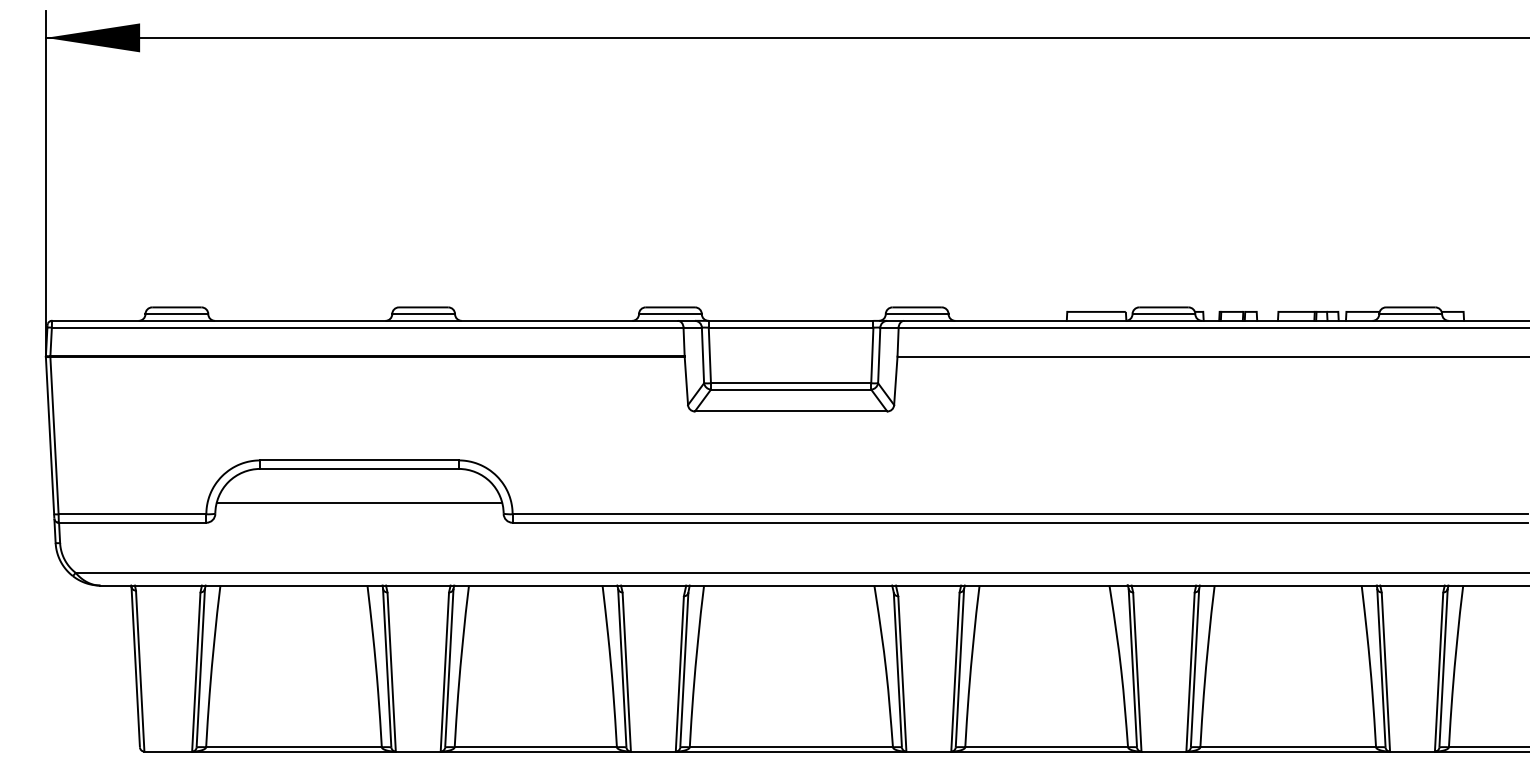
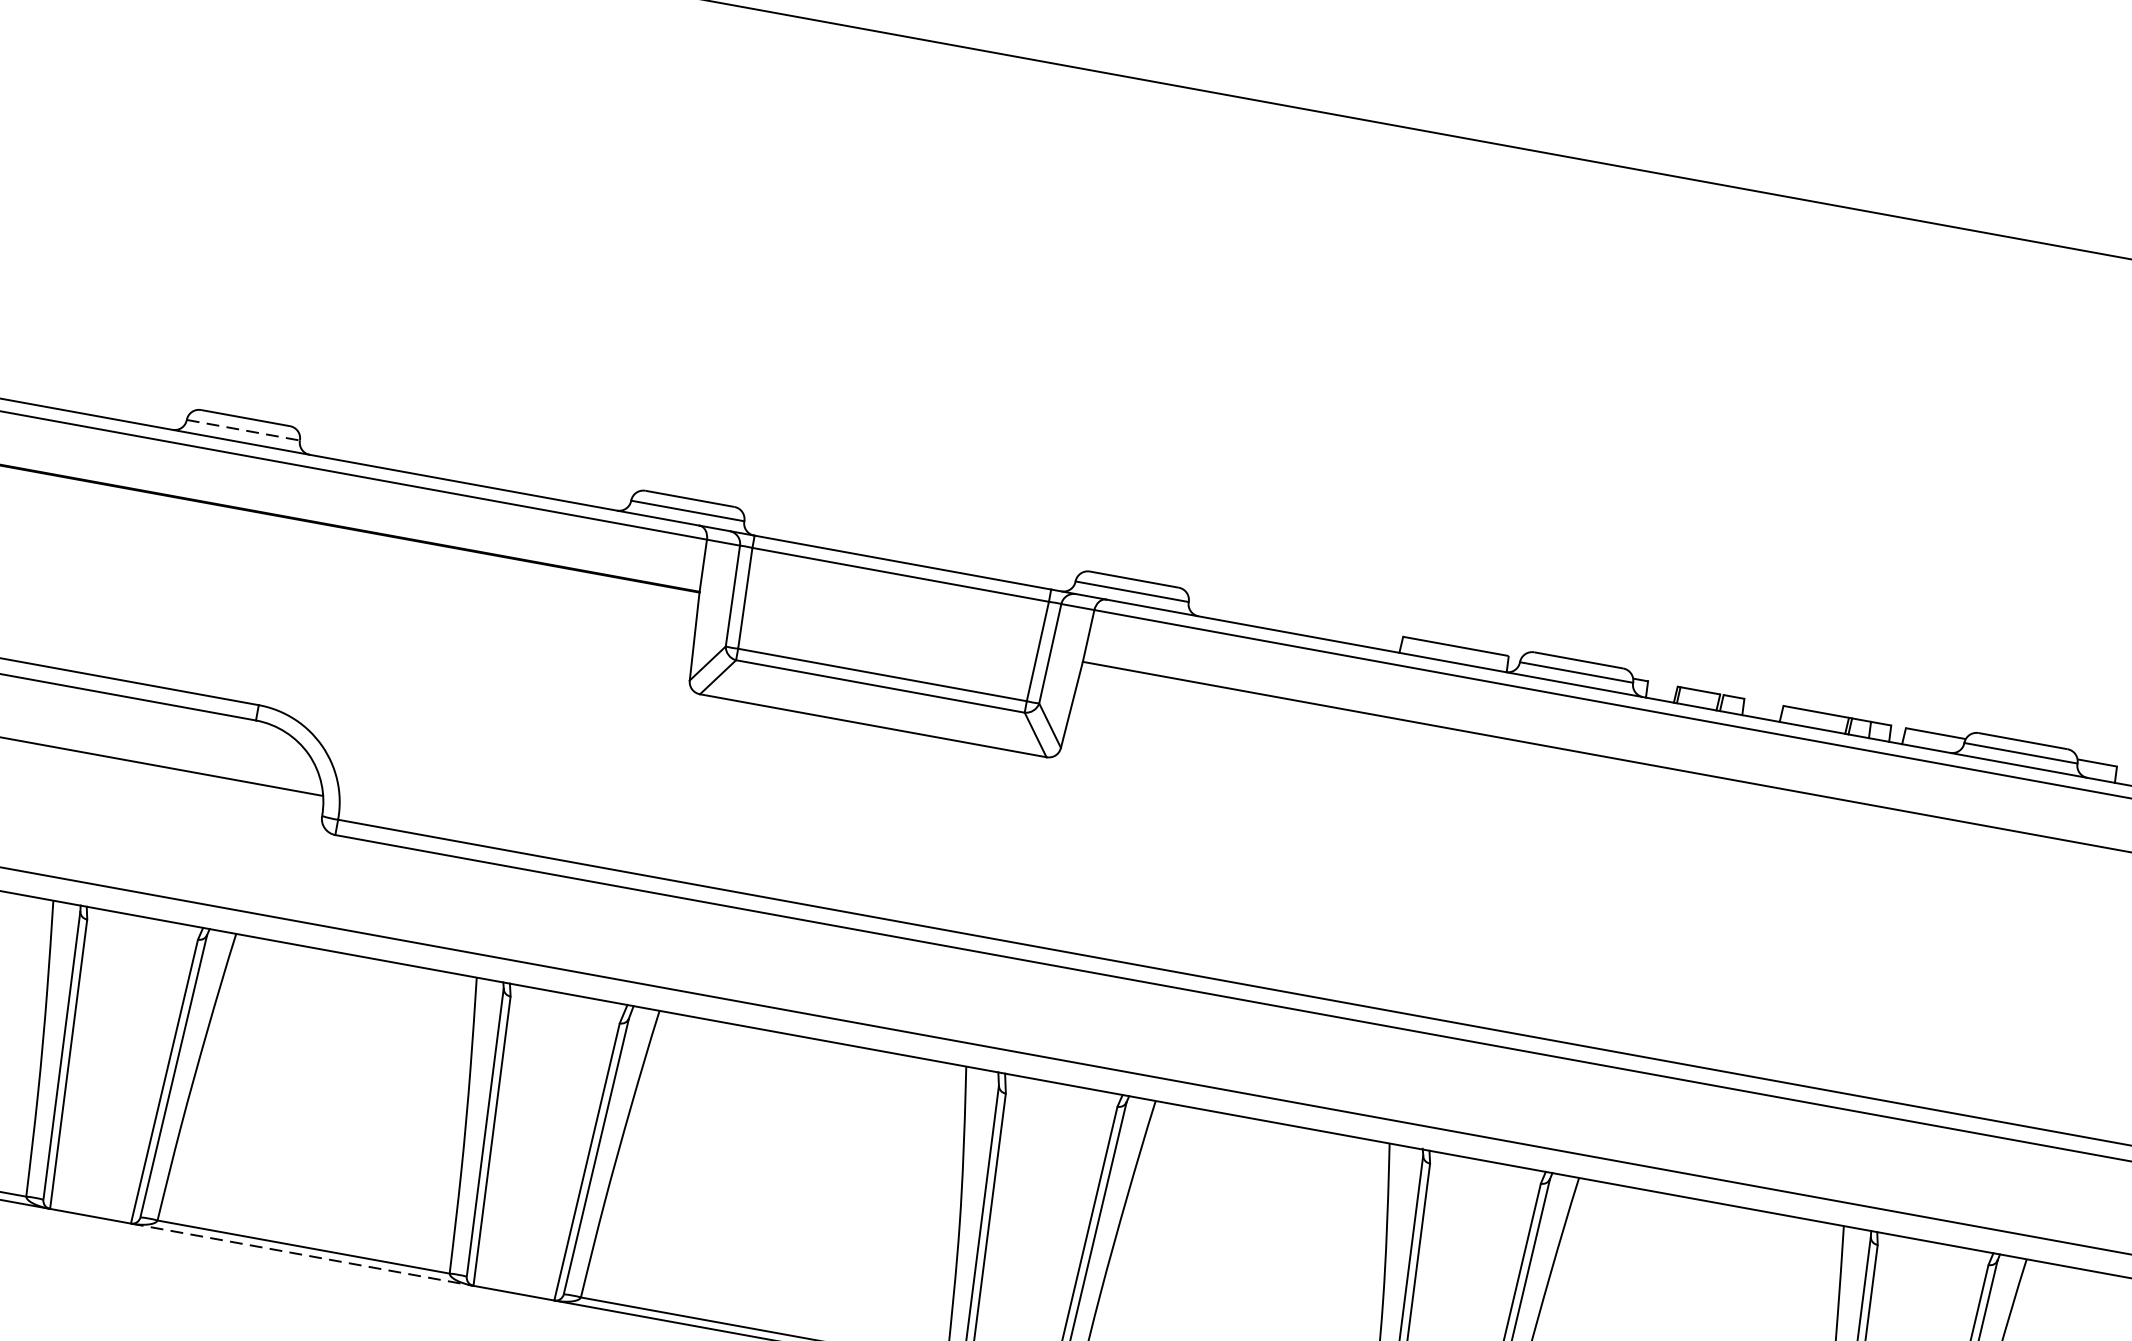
line: (424, 314) -> (244, 431), solid -> dashed
line: (536, 751) -> (303, 1254), solid -> dashed

